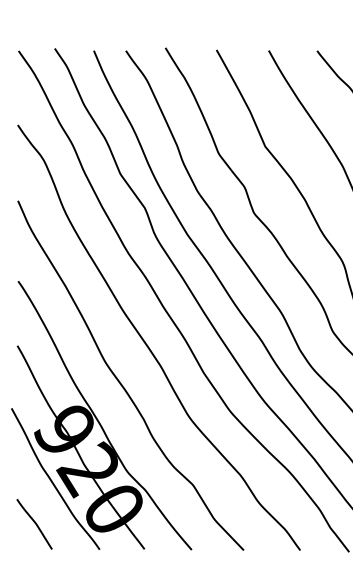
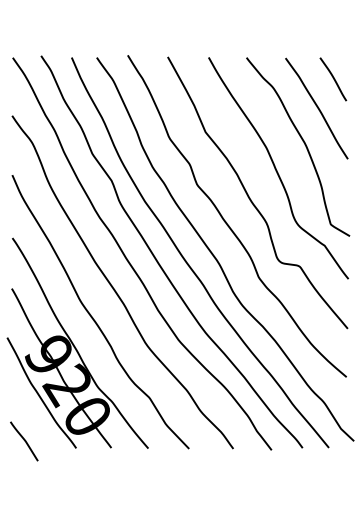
curve: (34, 524) -> (24, 441), moved

